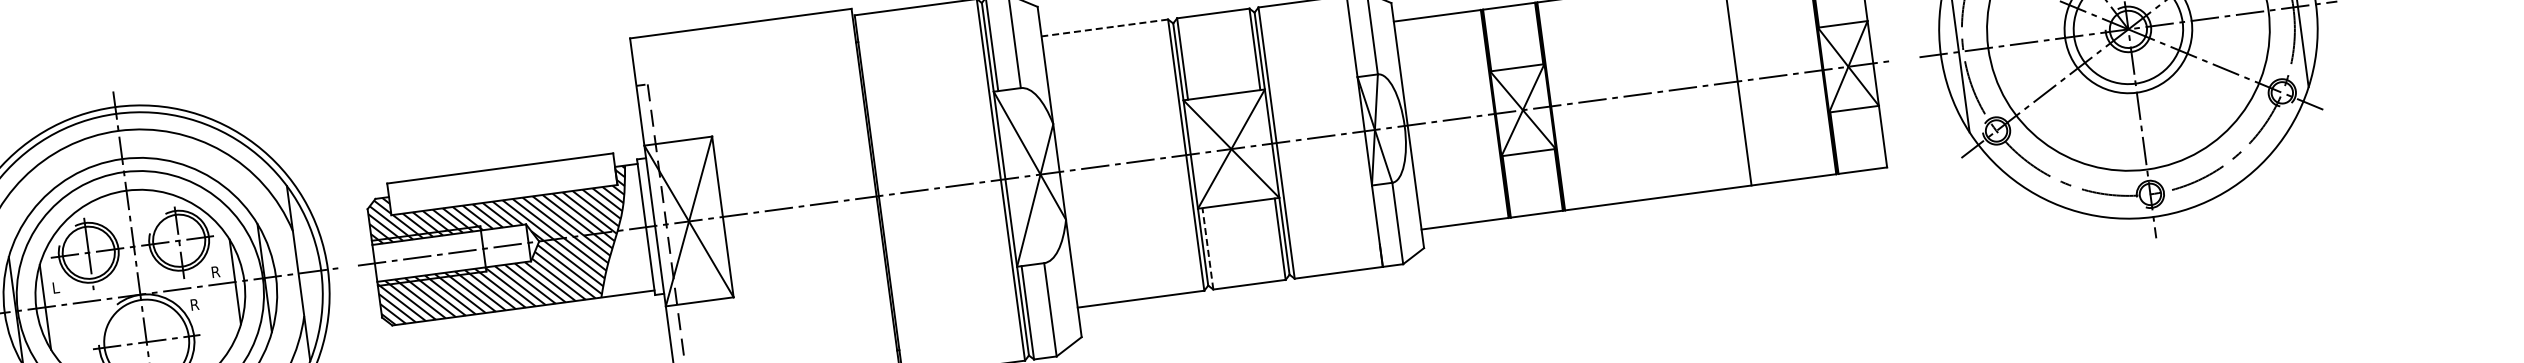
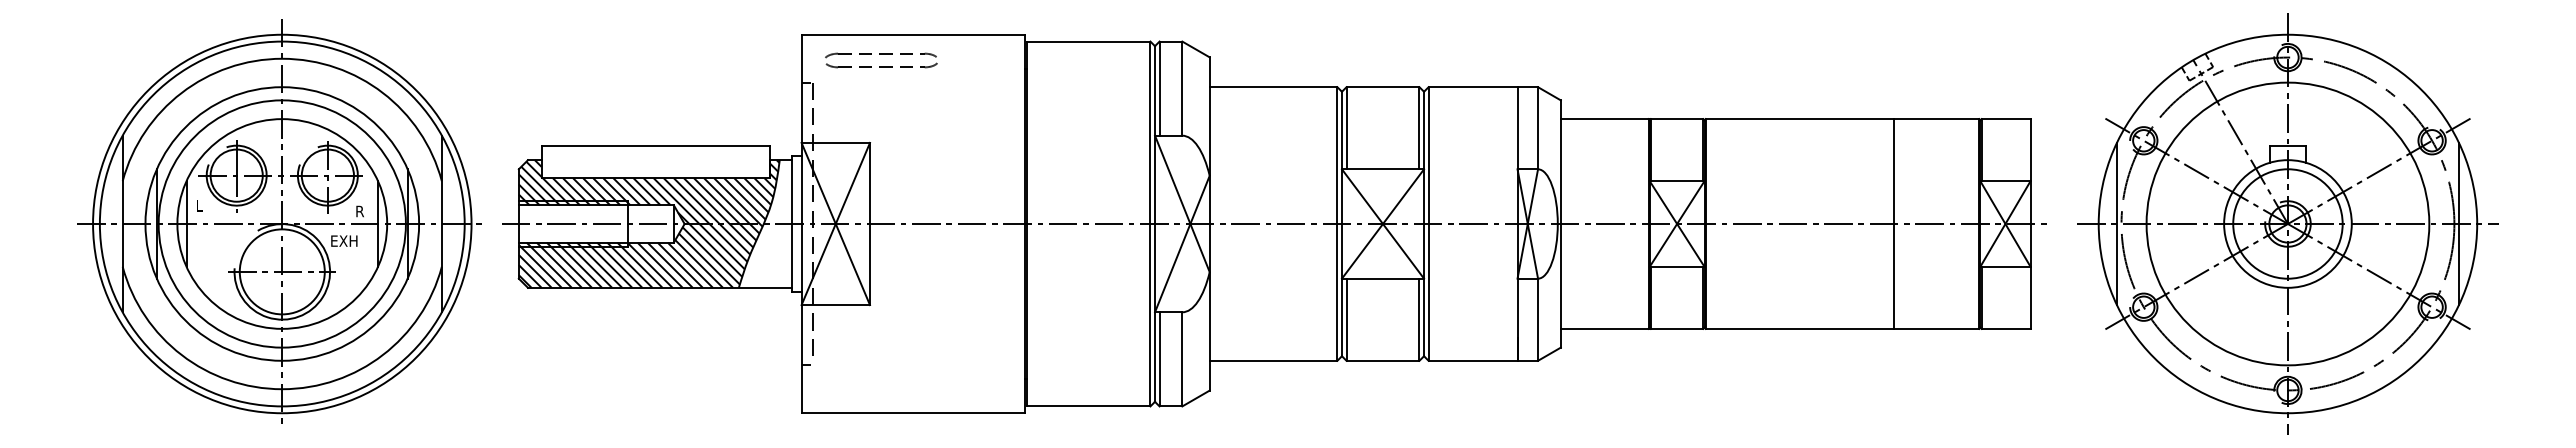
line: (1104, 28) -> (1273, 87), dashed -> solid
part: (712, 53) -> (881, 60), added
line: (1207, 248) -> (1346, 319), dashed -> solid
text: (204, 302) -> (344, 240), R -> EXH

